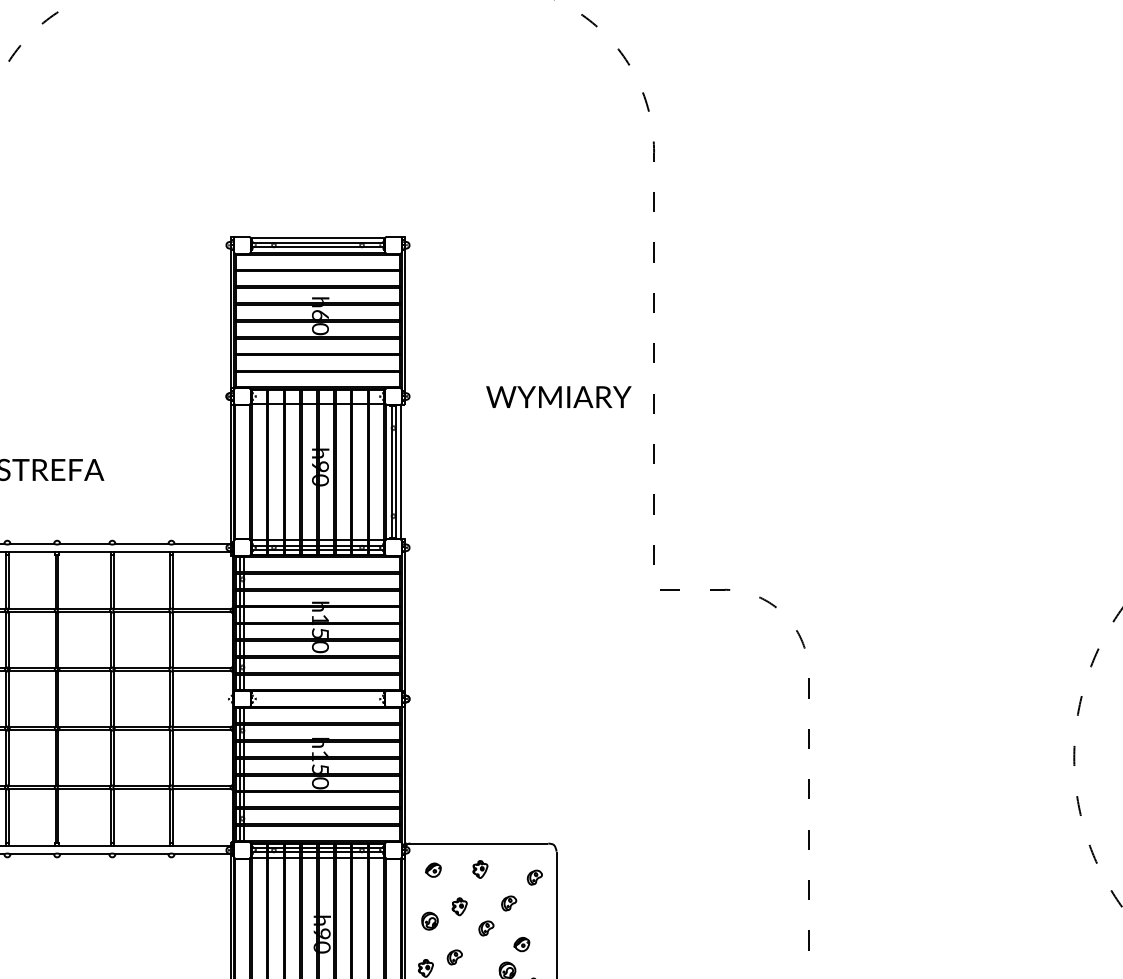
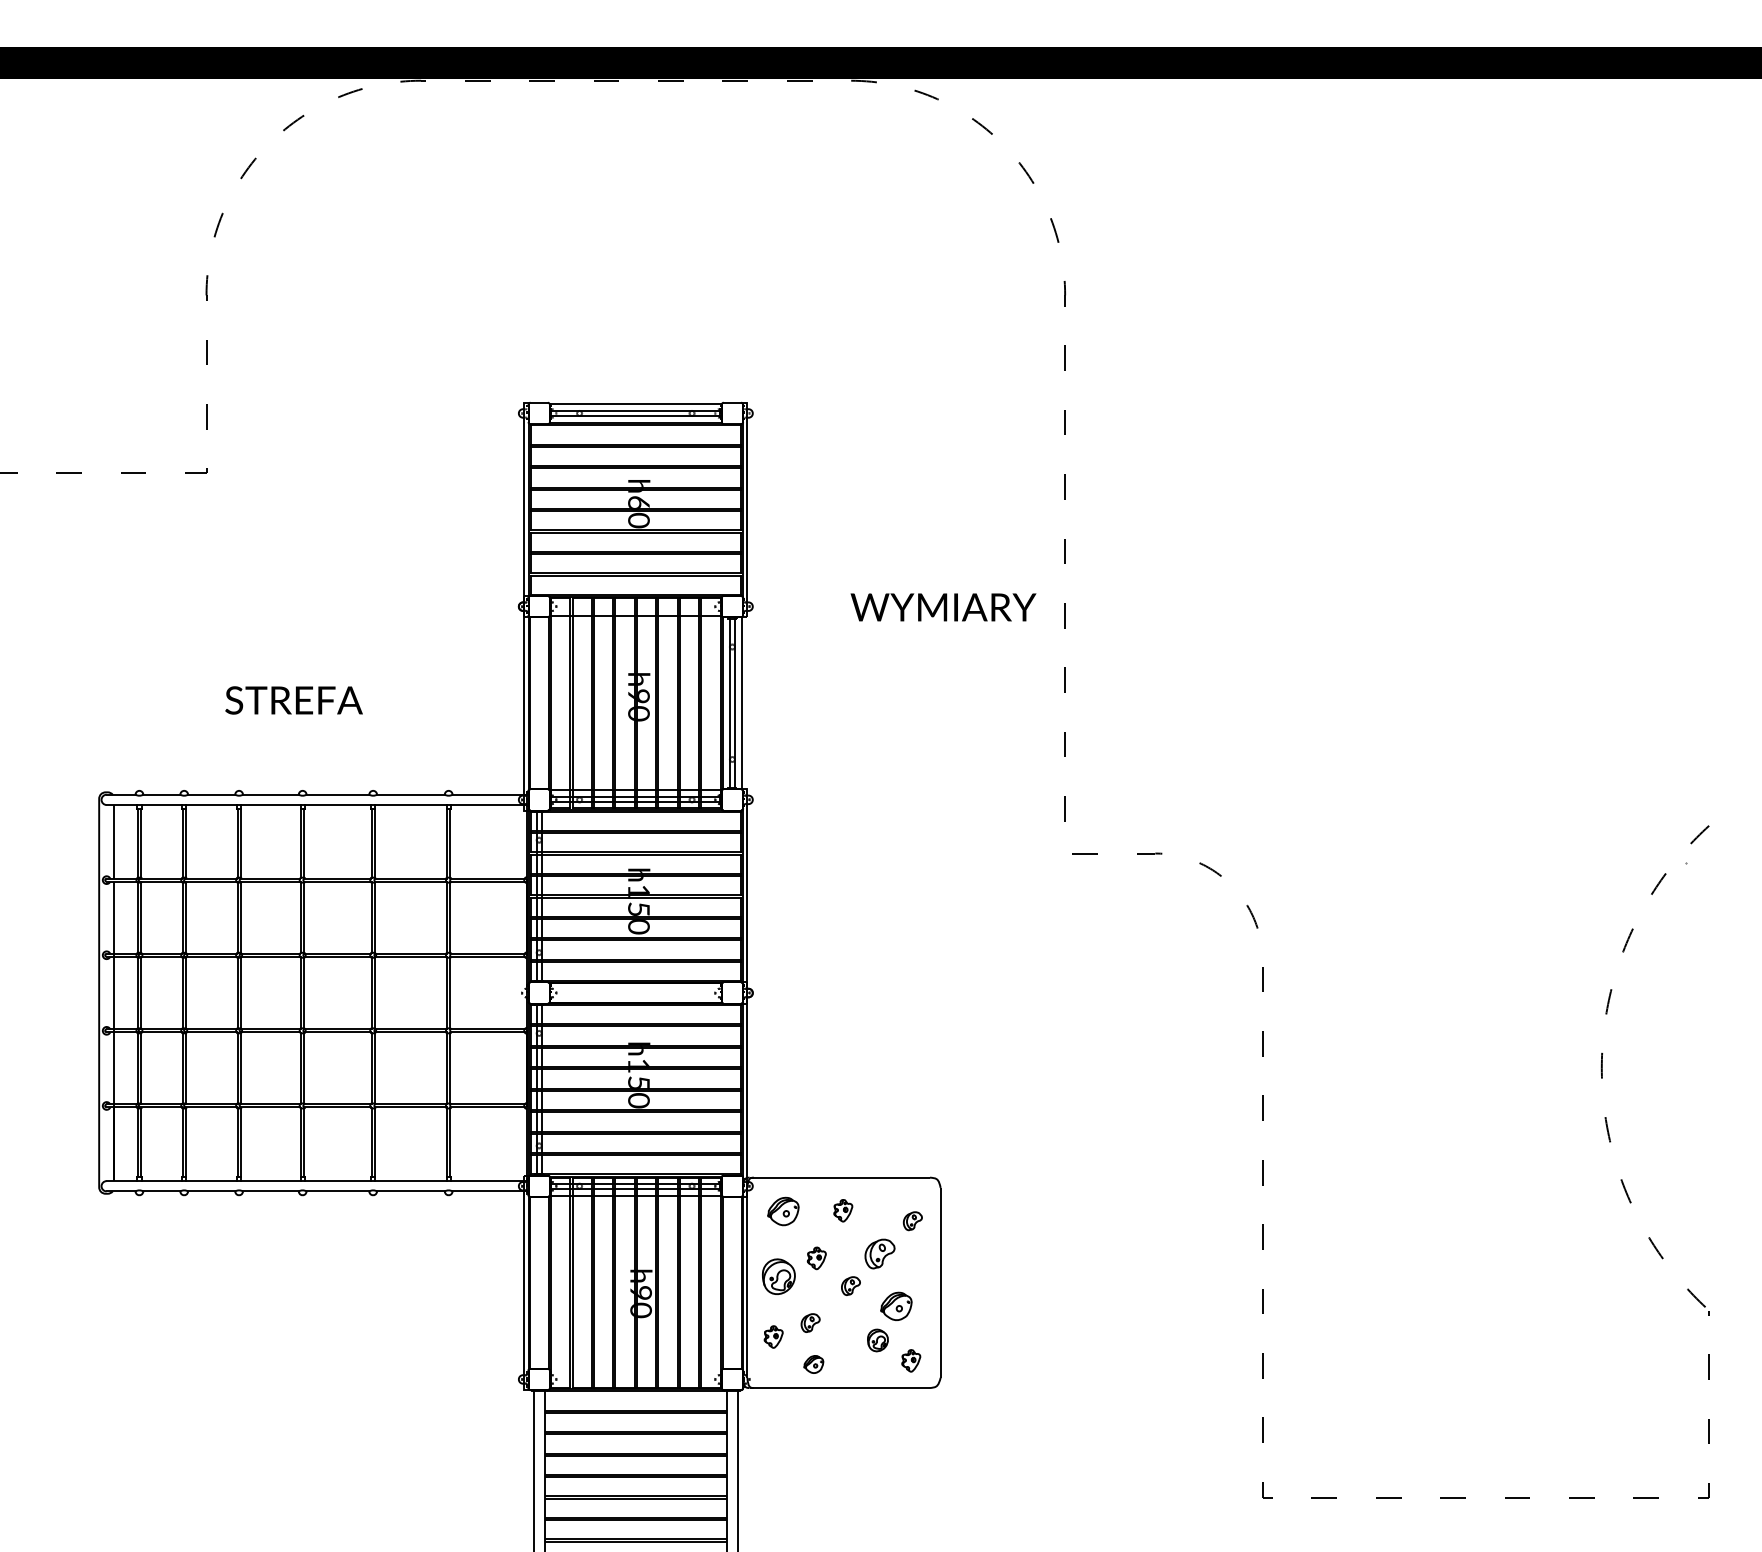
part: (432, 870) -> (782, 1211), size x1.6
part: (508, 903) -> (879, 1254), size x1.6
part: (429, 920) -> (778, 1276), size x1.6
part: (521, 944) -> (895, 1306), size x1.6

